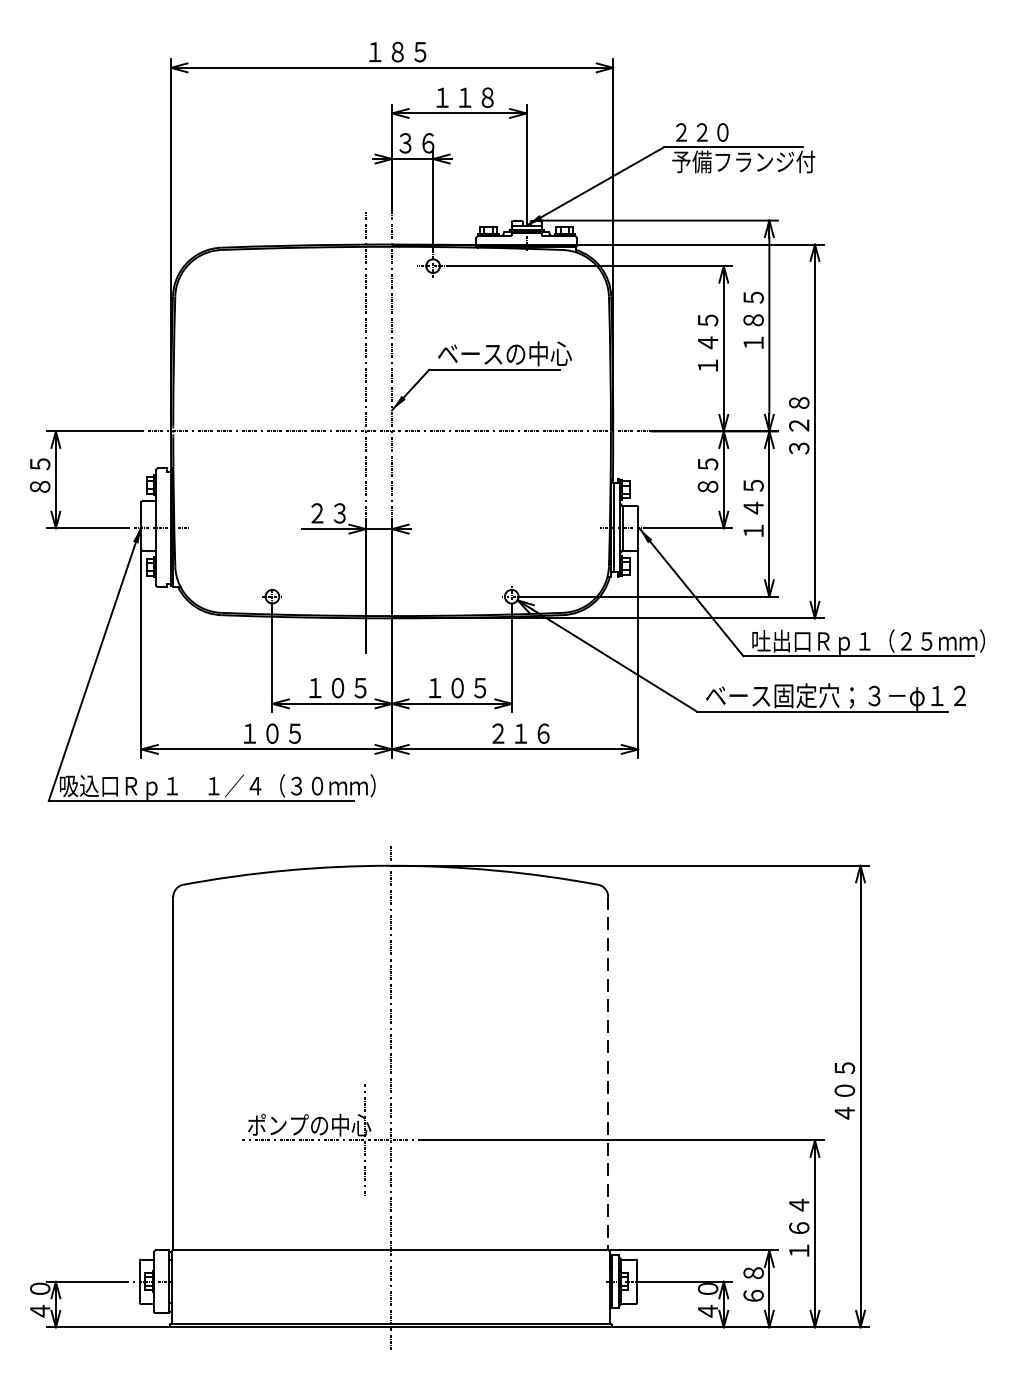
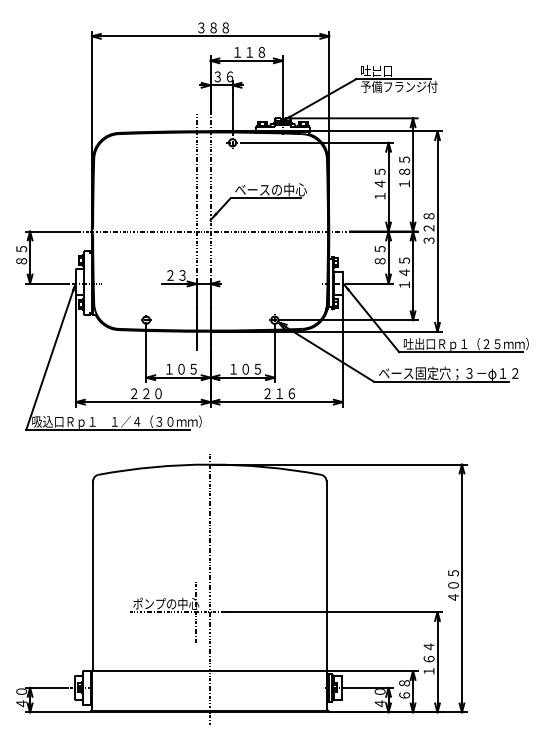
text: (397, 51) -> (213, 27), １８５ -> ３８８
text: (701, 131) -> (376, 70), ２２０ -> 吐出口
text: (272, 733) -> (146, 393), １０５ -> ２２０
line: (608, 1074) -> (326, 576), dashed -> solid

